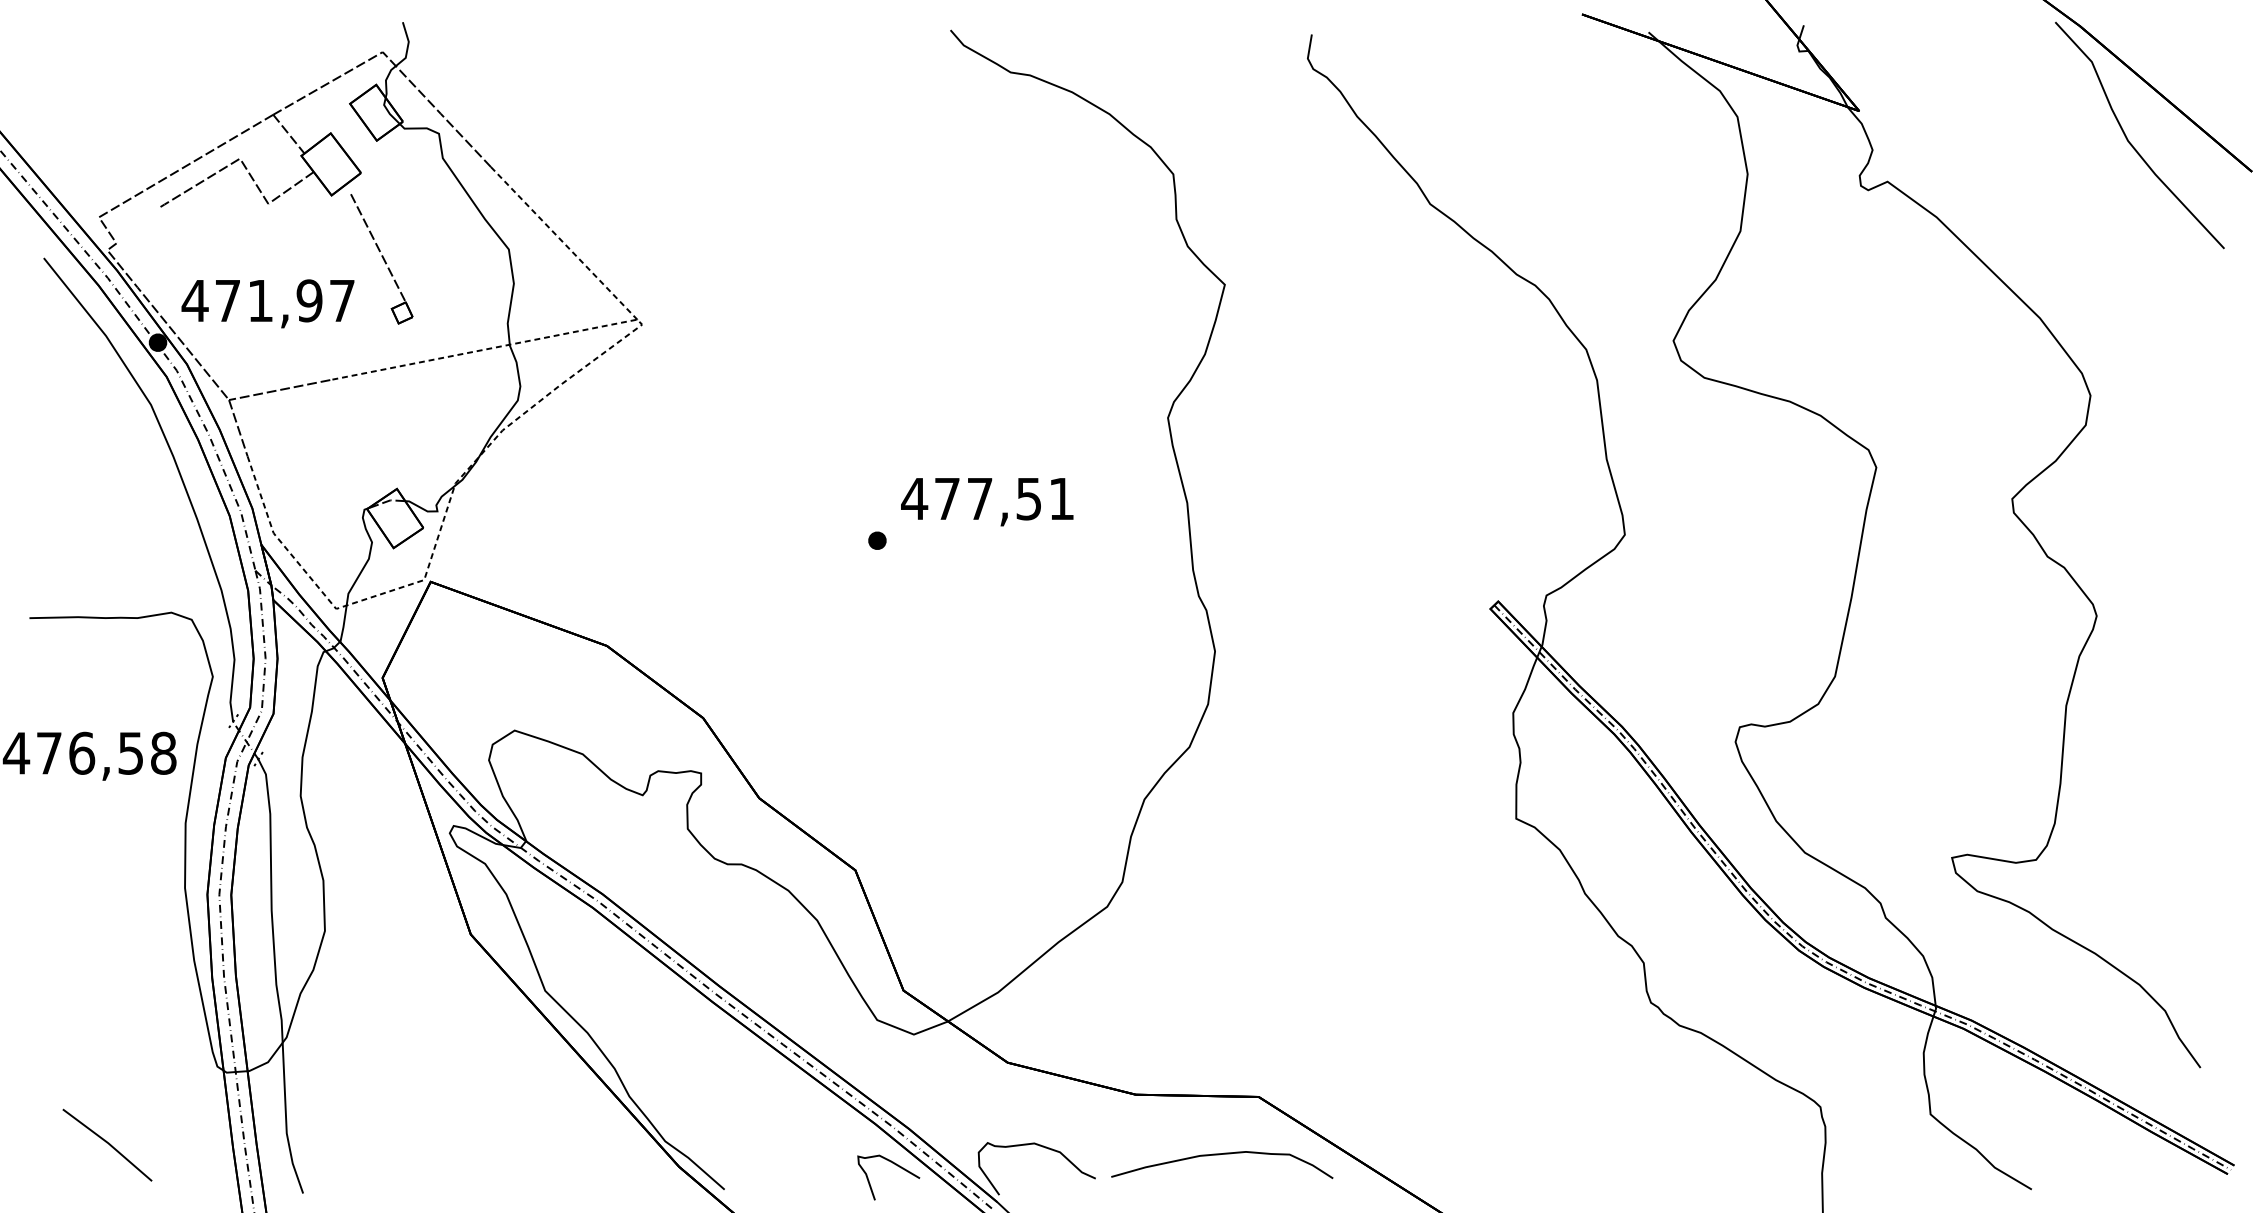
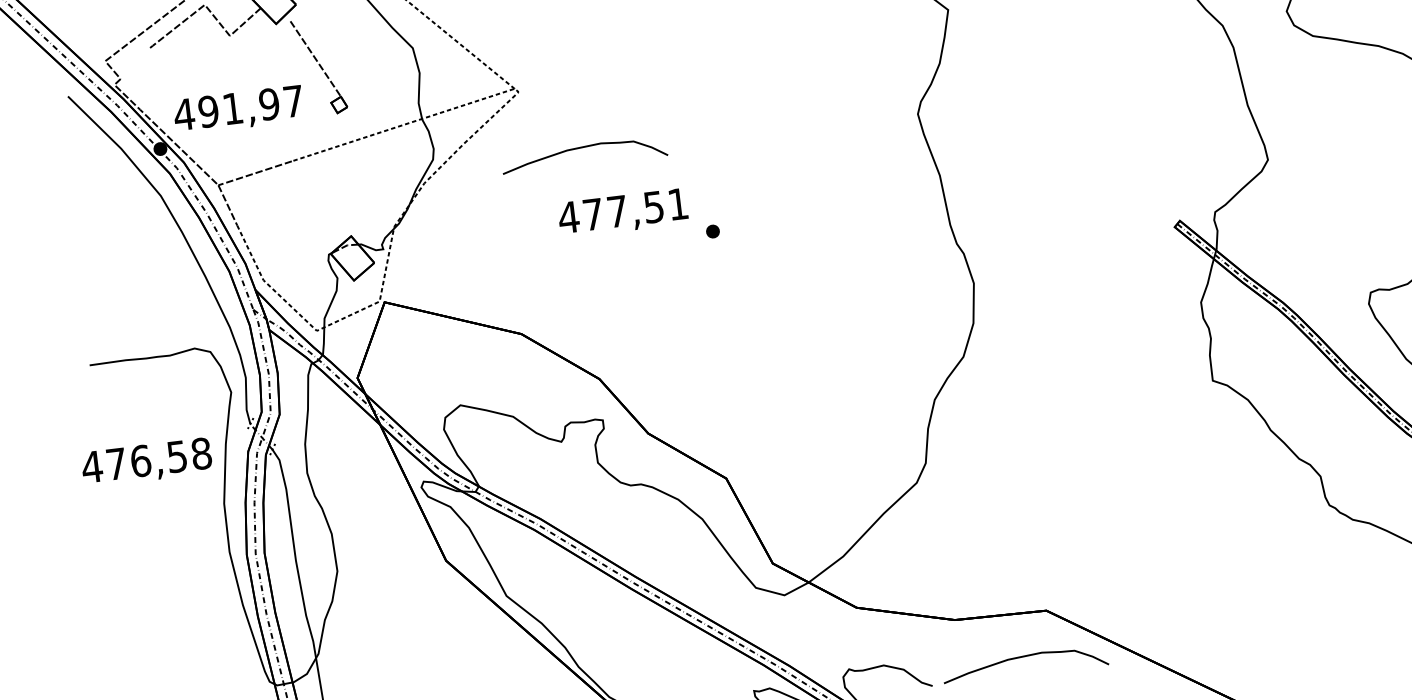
text: (227, 300) -> (208, 111), 471,97 -> 491,97
curve: (716, 409) -> (581, 148), added
text: (987, 502) -> (623, 213), moved

